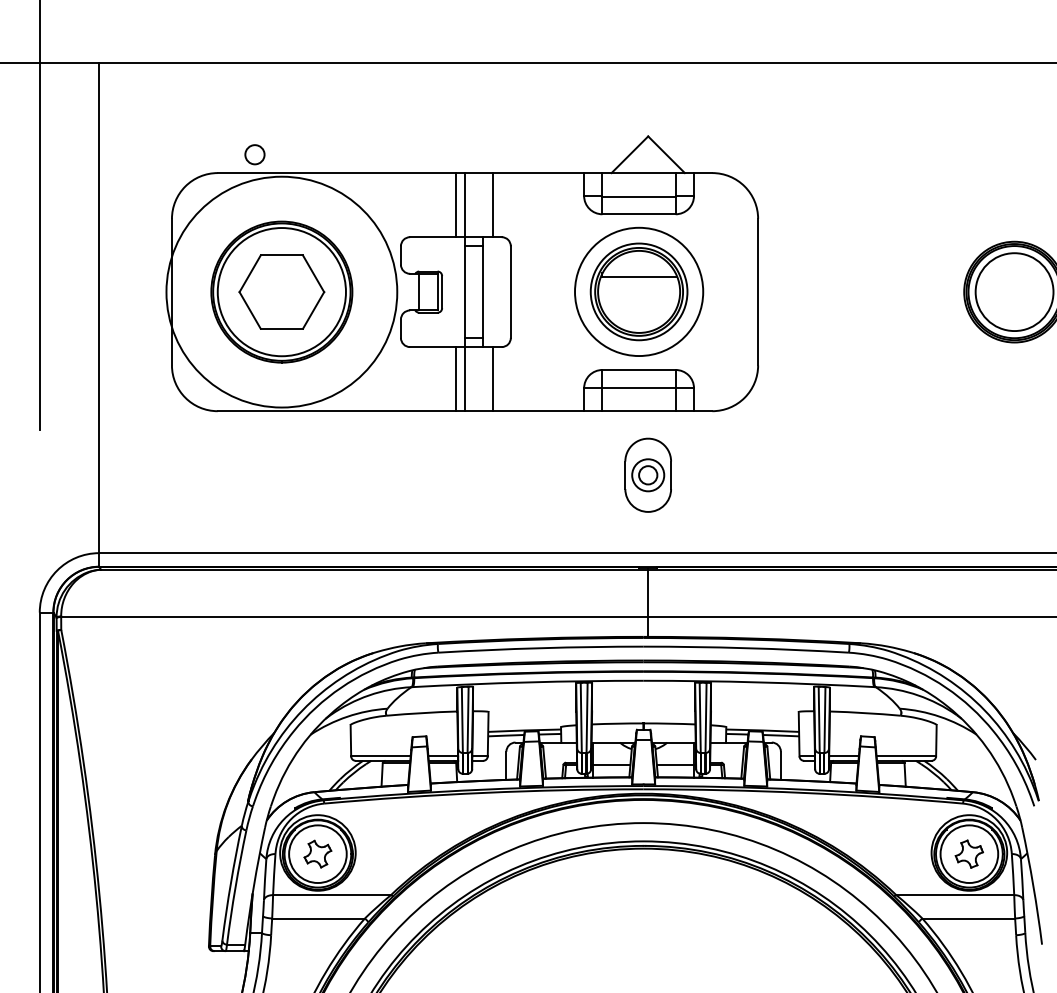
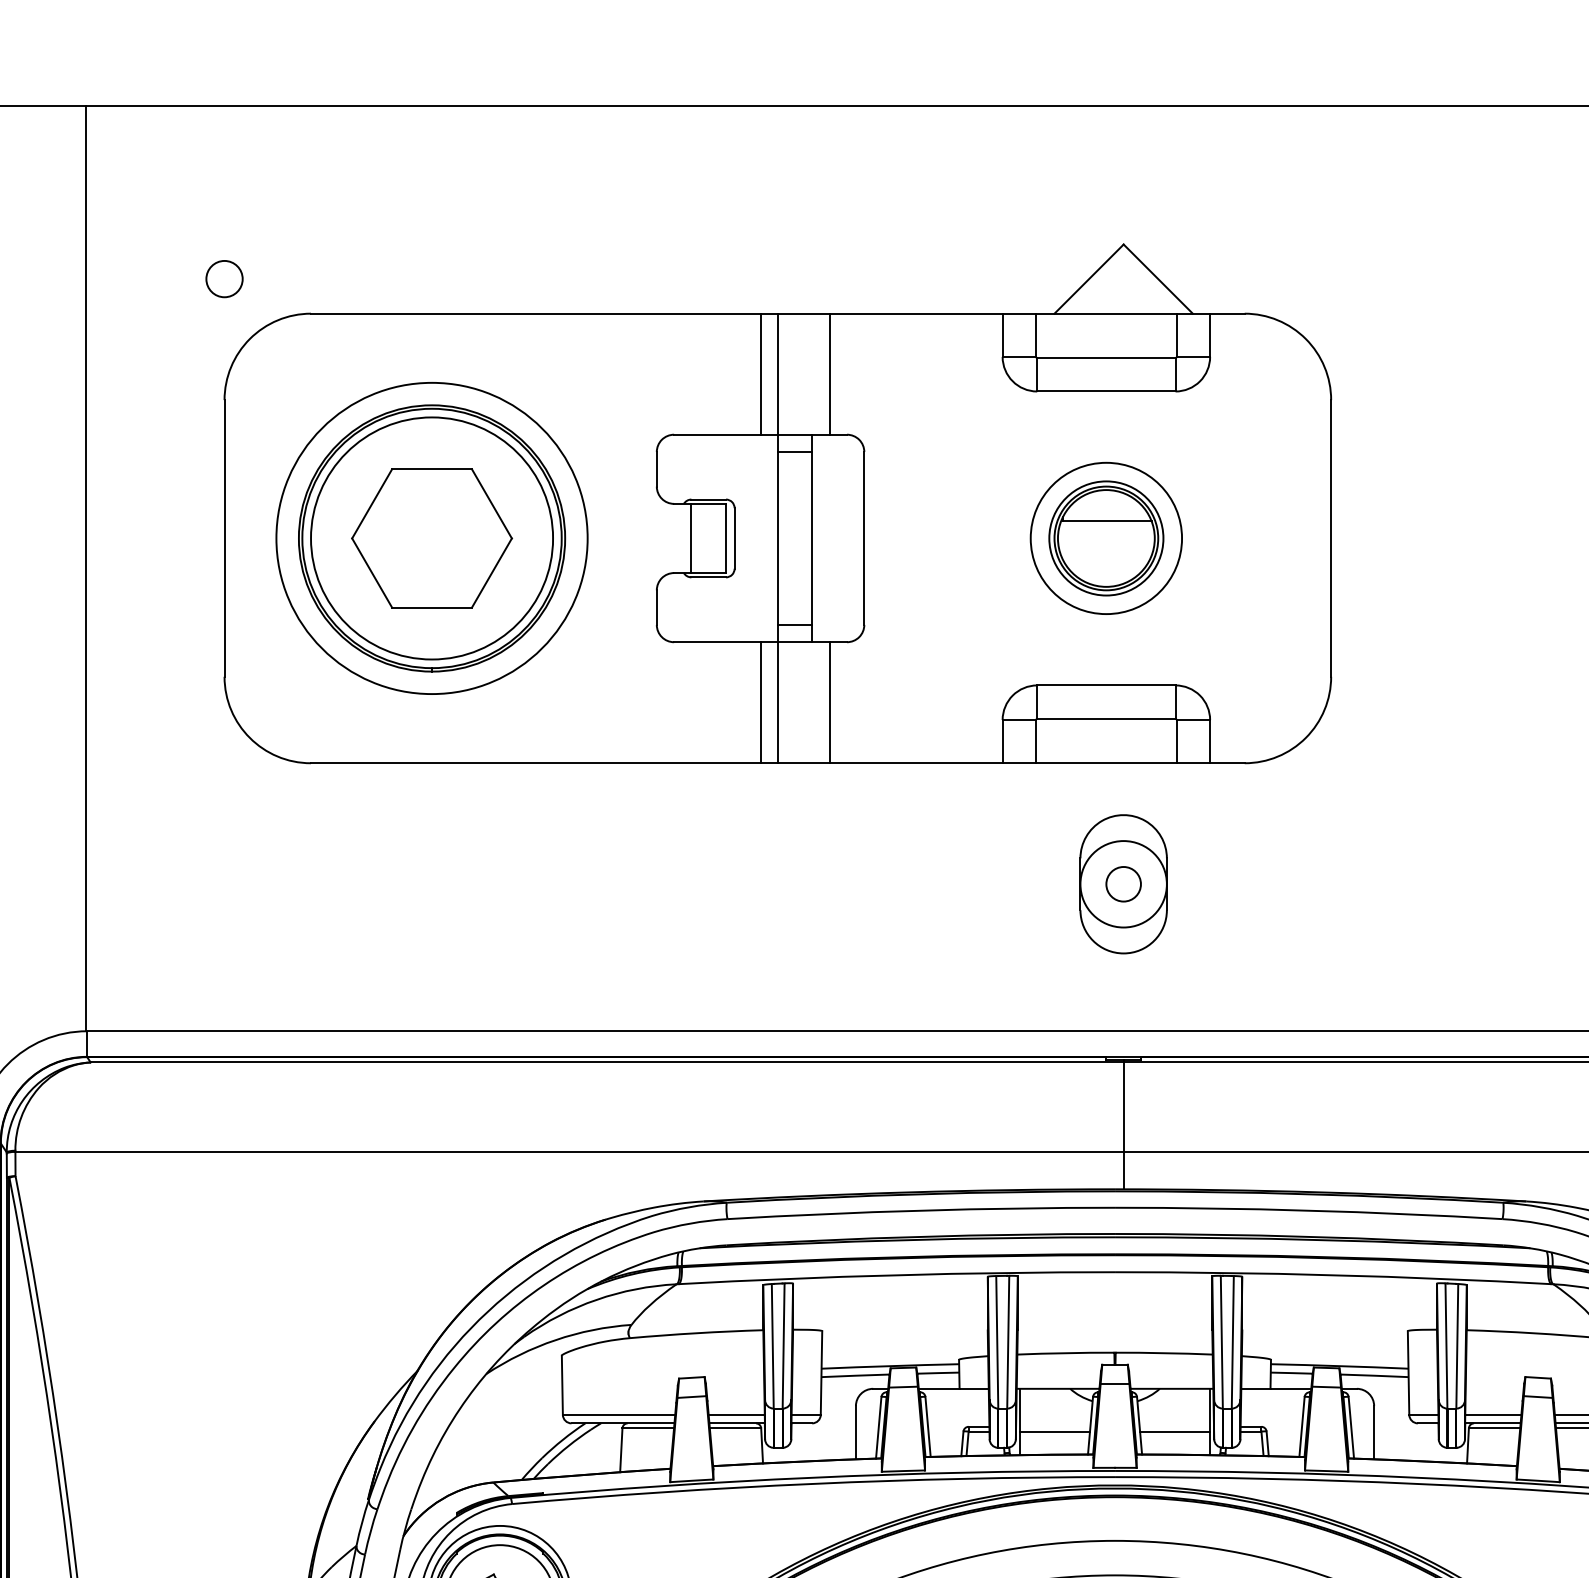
circle: (254, 154) -> (223, 278), moved
circle: (281, 291) -> (431, 537), size x0.71
part: (638, 292) -> (1105, 539), size x0.62
circle: (648, 475) -> (1124, 884), size x1.43

